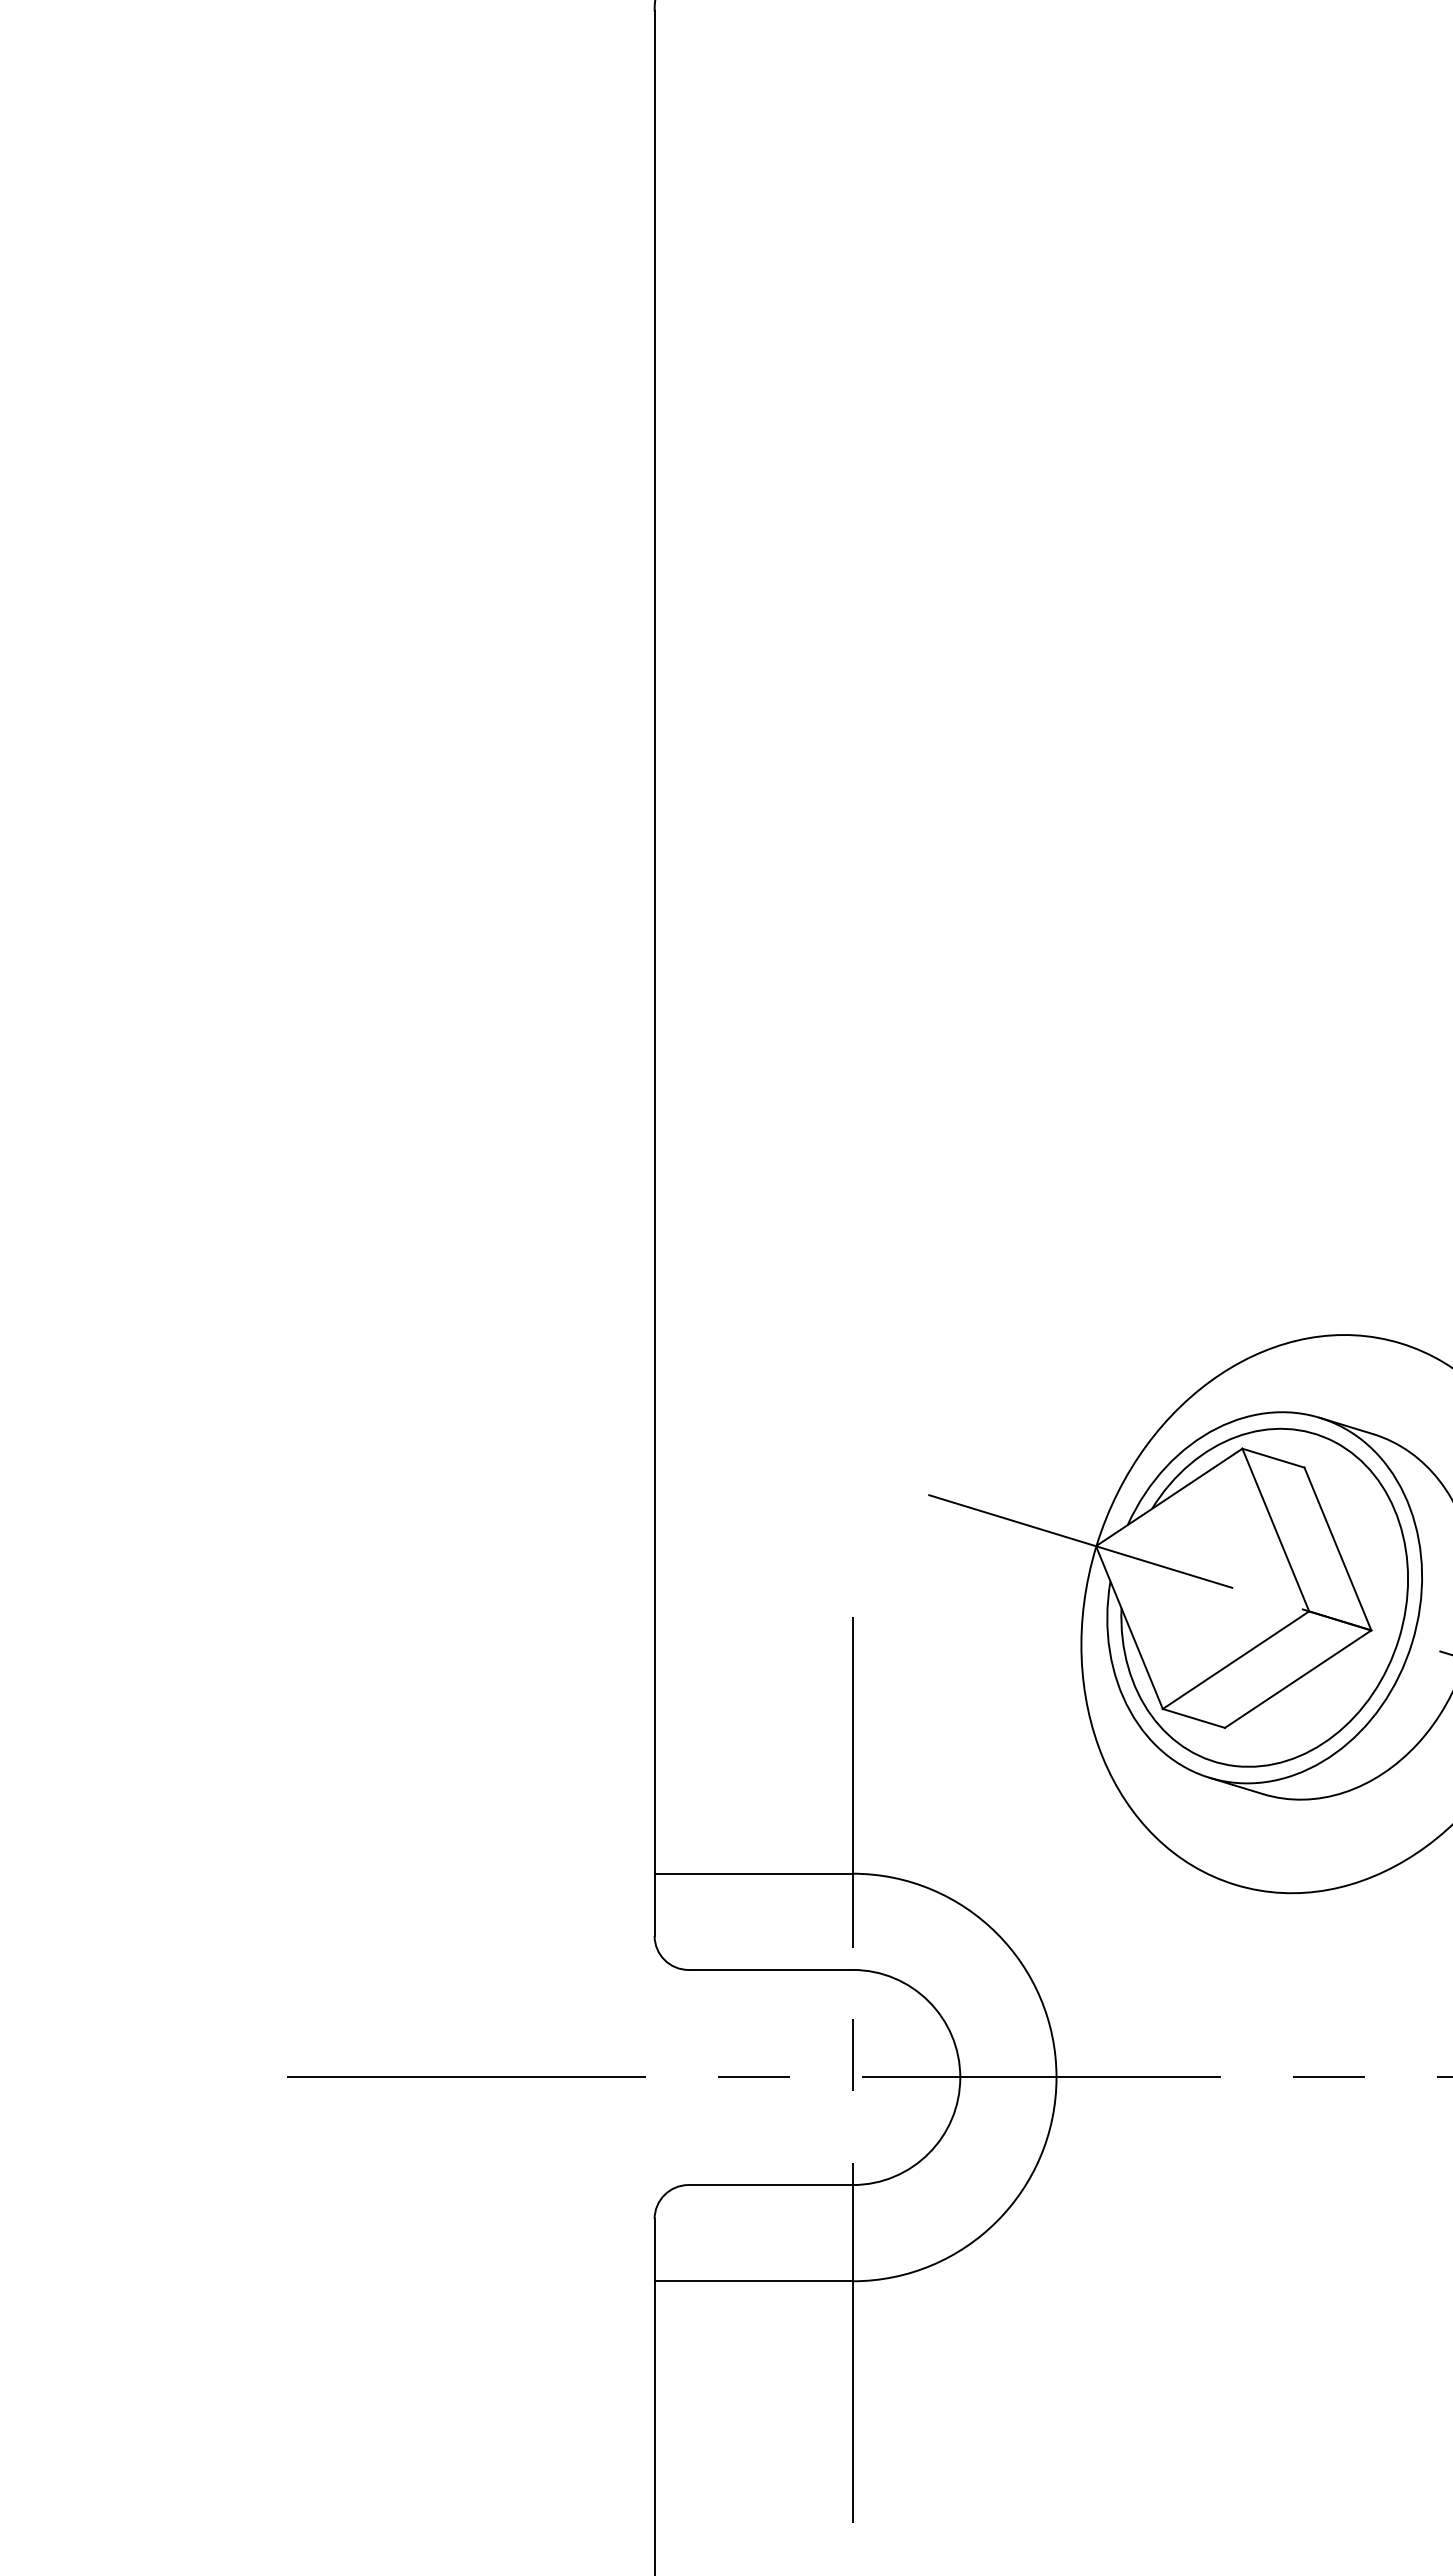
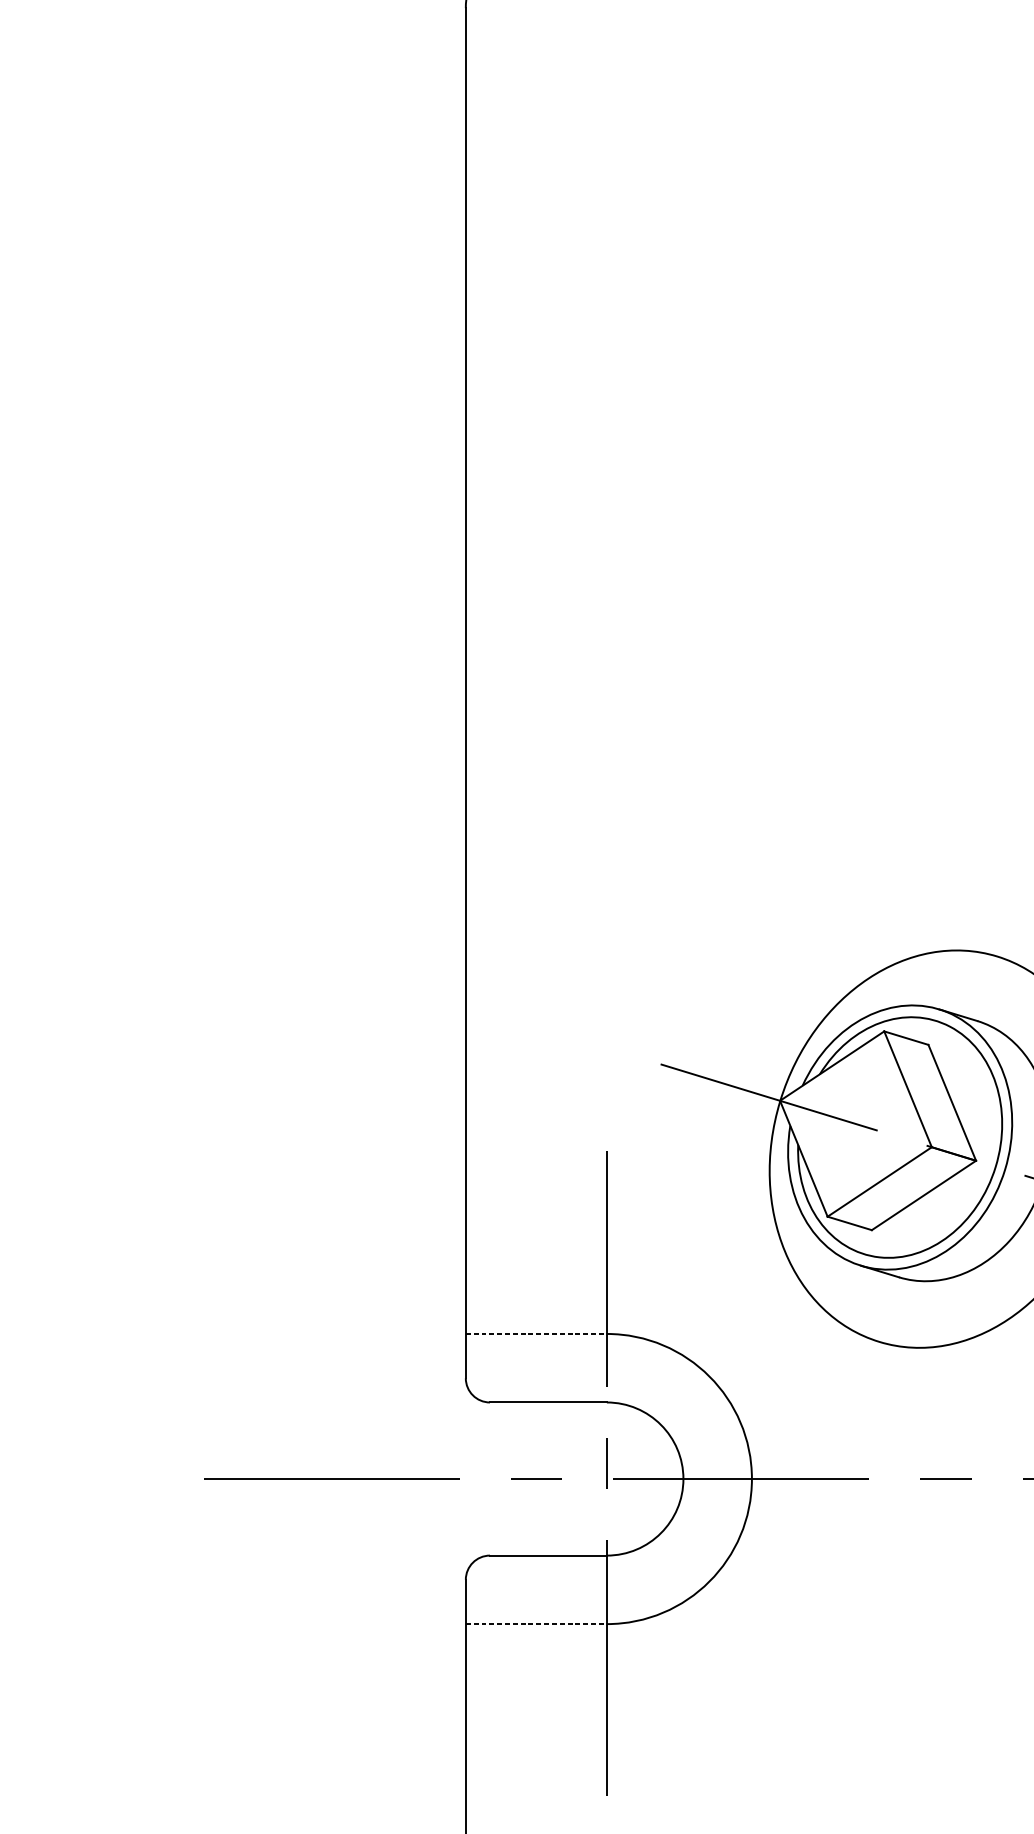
line: (754, 1873) -> (536, 1333), solid -> dashed
line: (754, 2281) -> (536, 1624), solid -> dashed

